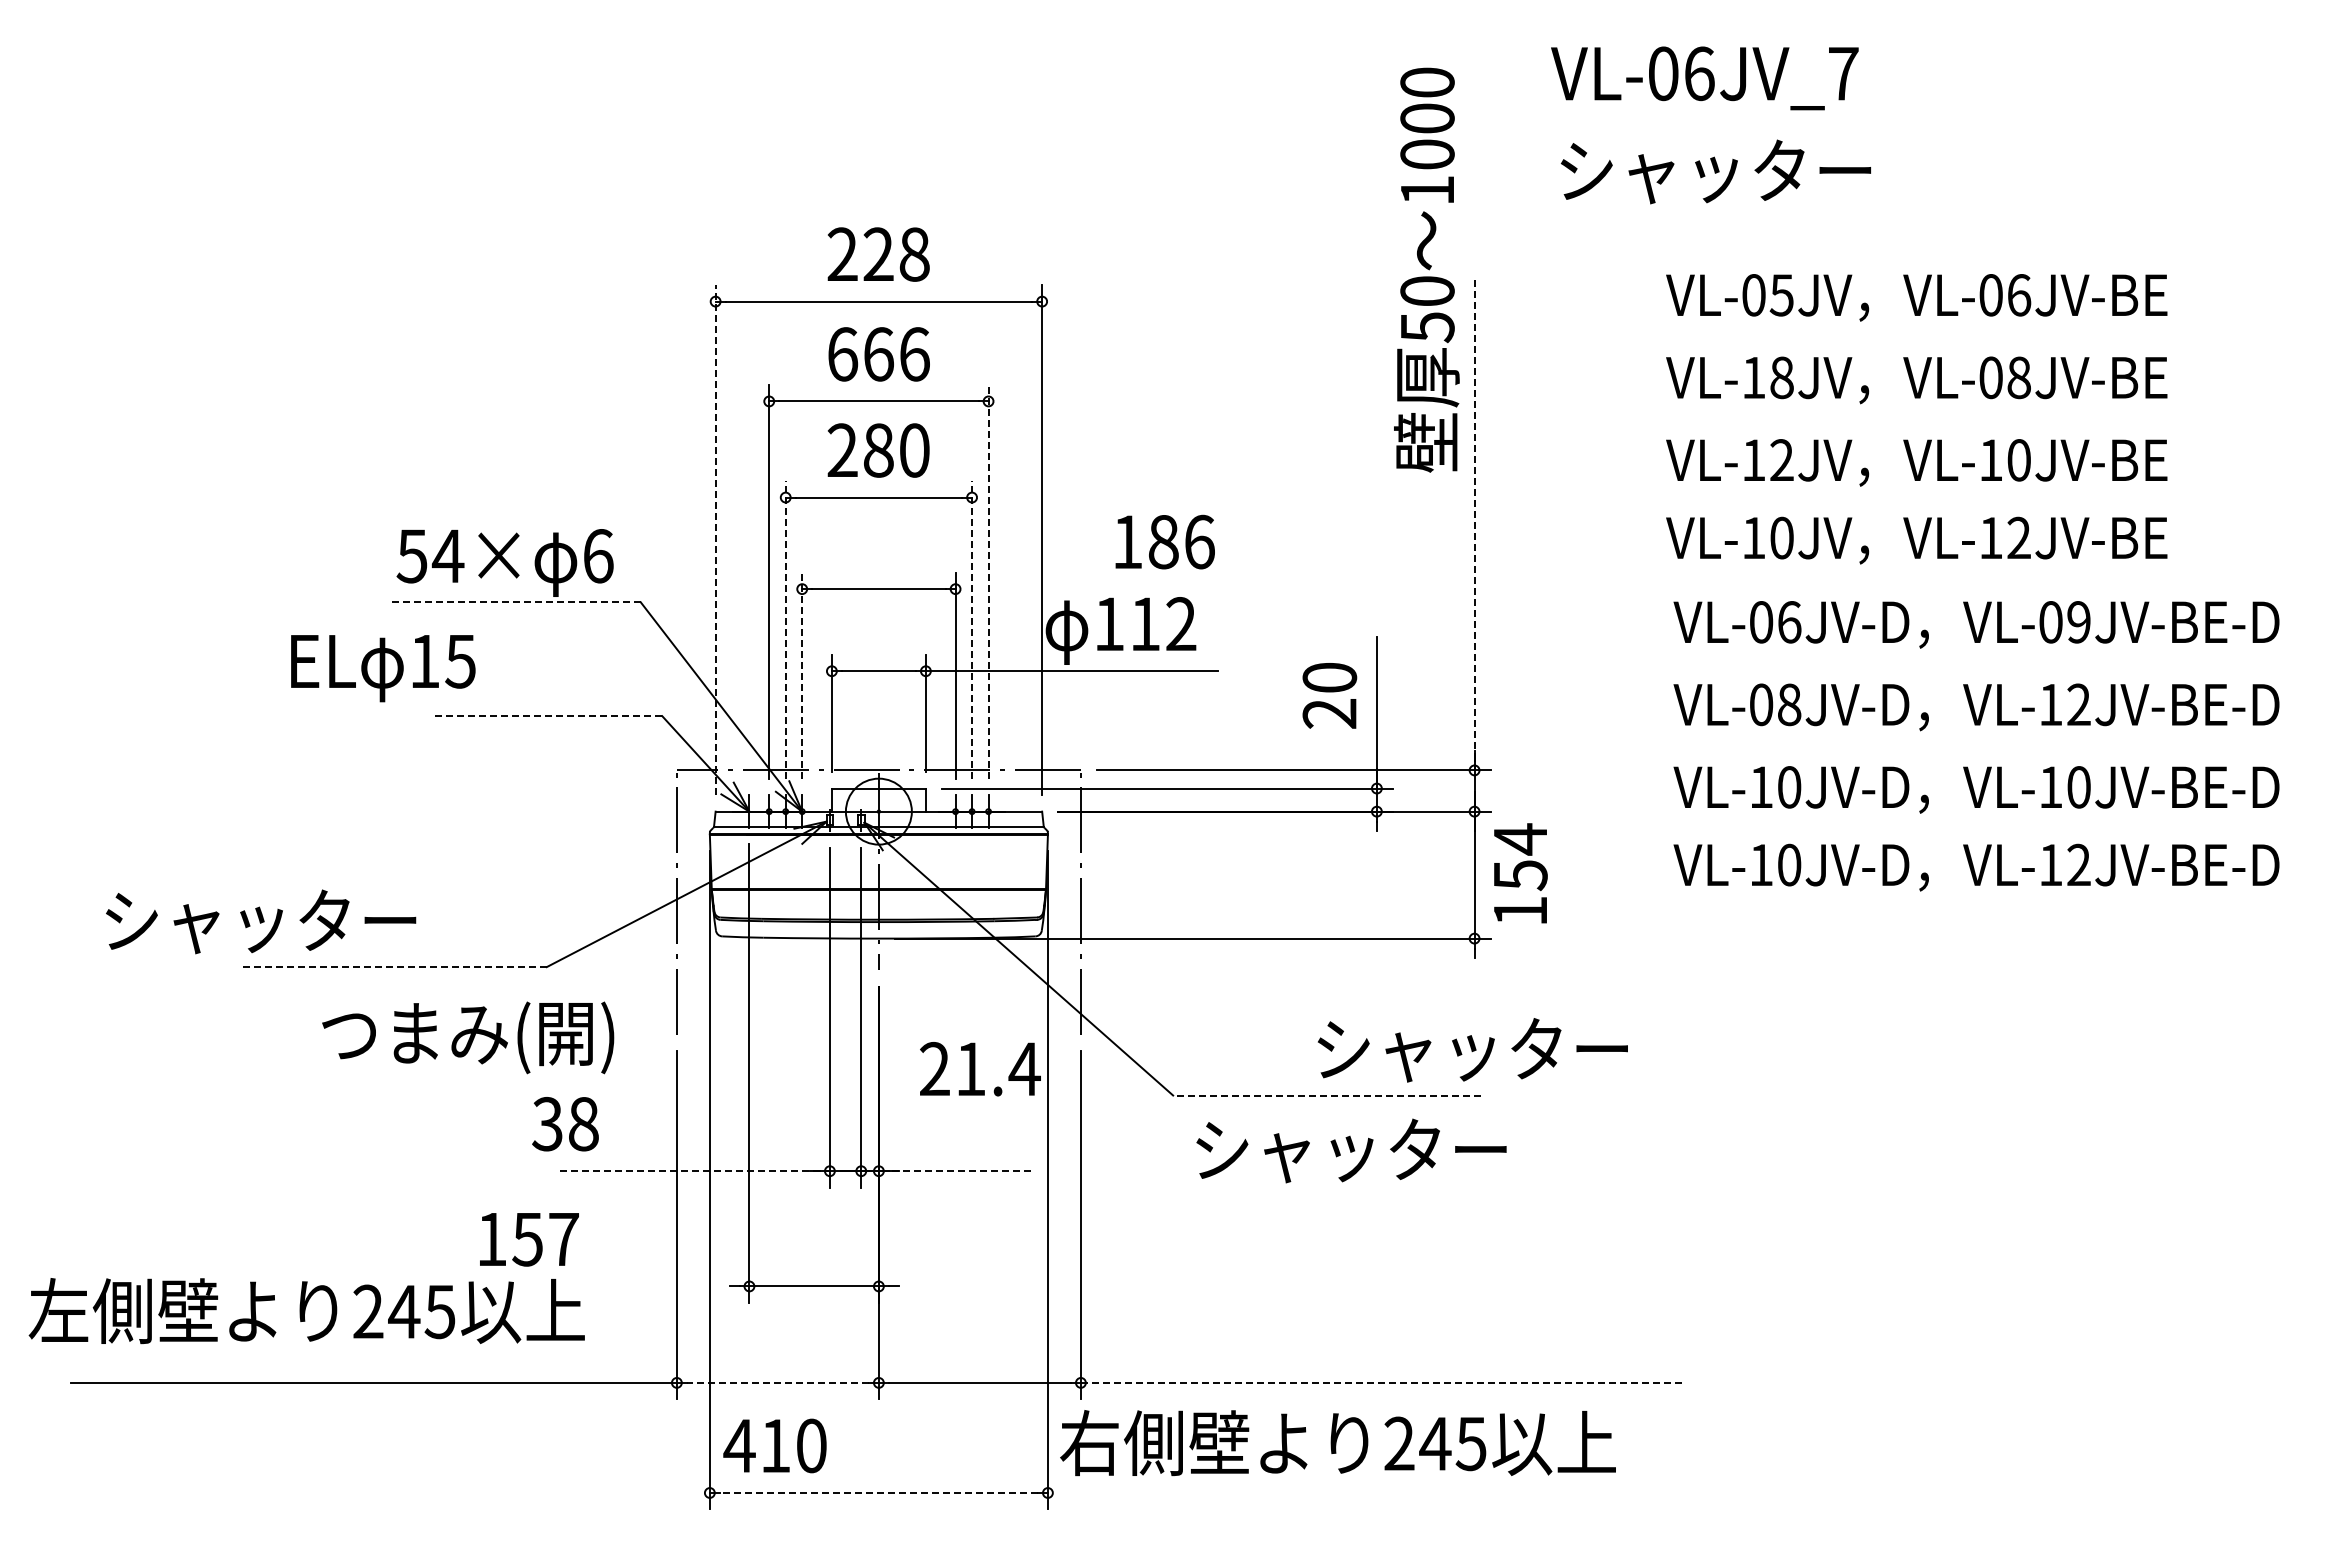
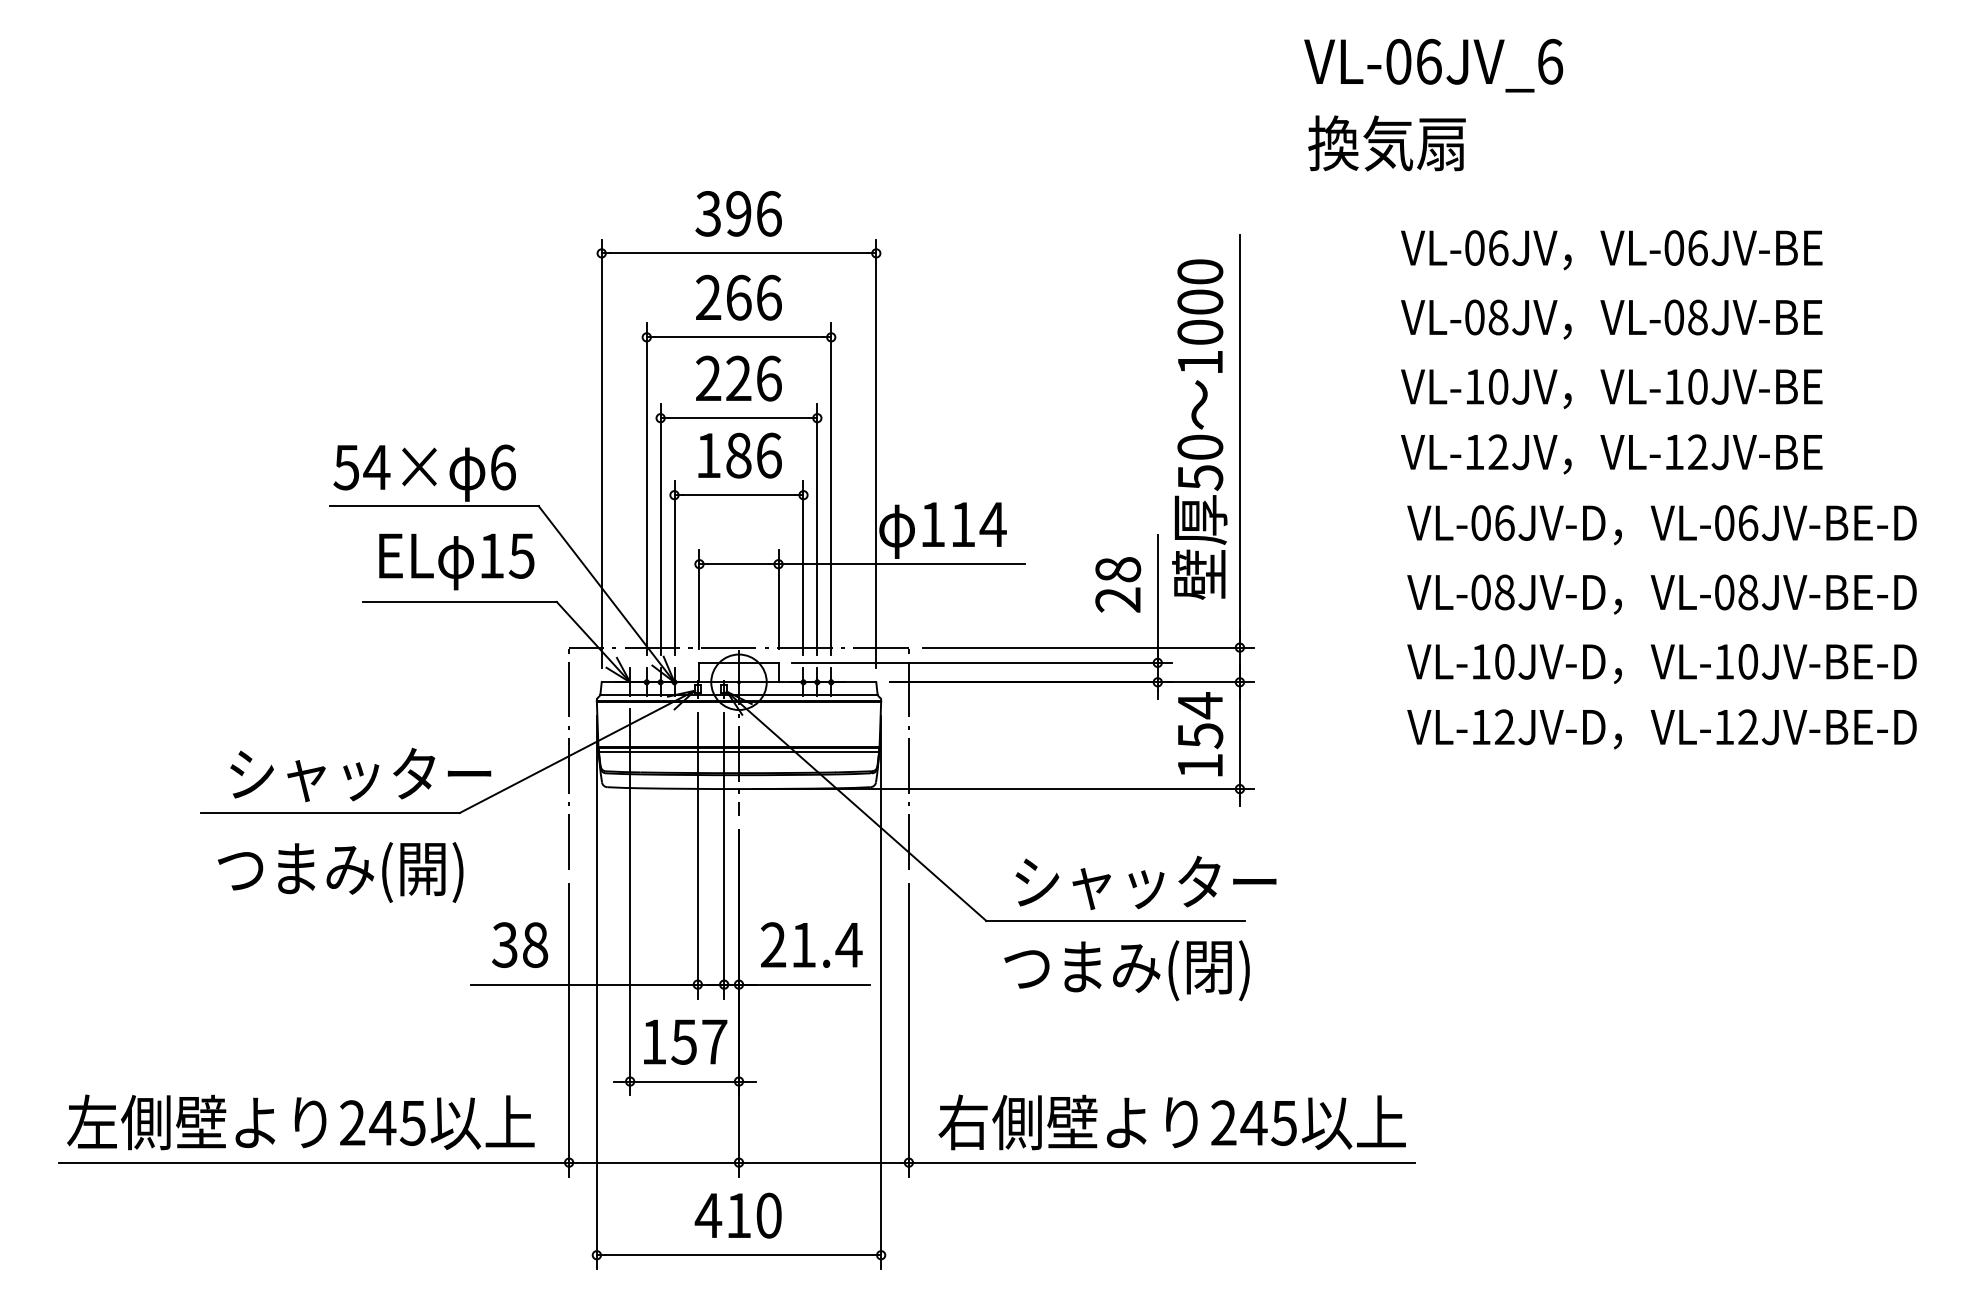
text: (1843, 73) -> (1550, 61), VL-06JV_7 -> VL-06JV_6
text: (1713, 170) -> (1440, 143), シャッター -> 換気扇
text: (878, 254) -> (738, 213), 228 -> 396
text: (1426, 269) -> (1199, 429), moved
text: (1781, 295) -> (1498, 248), VL-05JV -> VL-06JV
text: (842, 354) -> (708, 297), 666 -> 266
text: (1753, 377) -> (1474, 317), VL-18JV -> VL-08JV
text: (896, 450) -> (753, 378), 280 -> 226
text: (1781, 460) -> (1498, 387), VL-12JV -> VL-10JV
line: (1474, 525) -> (1239, 441), dashed -> solid
text: (1781, 537) -> (1498, 451), VL-10JV -> VL-12JV
line: (715, 539) -> (601, 453), dashed -> solid
text: (1164, 541) -> (739, 455), moved
line: (988, 581) -> (831, 488), dashed -> solid
line: (517, 602) -> (435, 506), dashed -> solid
text: (2078, 622) -> (1747, 523), VL-09JV-BE-D -> VL-06JV-BE-D
text: (1180, 623) -> (992, 524), 112 -> 114
line: (785, 629) -> (660, 529), dashed -> solid
line: (972, 629) -> (817, 529), dashed -> solid
text: (383, 668) -> (456, 561), moved
line: (802, 675) -> (674, 567), dashed -> solid
text: (1329, 677) -> (1117, 569), 20 -> 28
text: (2064, 704) -> (1735, 592), VL-12JV-BE-D -> VL-08JV-BE-D
line: (547, 716) -> (460, 602), dashed -> solid
text: (1789, 864) -> (1504, 726), VL-10JV-D -> VL-12JV-D
text: (1520, 873) -> (1200, 734), moved
line: (878, 894) -> (738, 751), added
text: (261, 921) -> (361, 774), moved
line: (393, 967) -> (330, 813), dashed -> solid
text: (468, 1037) -> (340, 872), moved
text: (1472, 1050) -> (1145, 883), moved
text: (980, 1069) -> (811, 945), moved
line: (1326, 1095) -> (1115, 920), dashed -> solid
text: (565, 1124) -> (520, 945), moved
text: (1350, 1154) -> (1135, 970), シャッター -> つまみ(閉)
line: (695, 1171) -> (584, 984), dashed -> solid
line: (957, 1171) -> (805, 984), dashed -> solid
text: (529, 1239) -> (685, 1042), moved
text: (306, 1311) -> (300, 1122), moved
line: (777, 1382) -> (653, 1162), dashed -> solid
line: (1381, 1382) -> (1161, 1162), dashed -> solid
text: (1337, 1443) -> (1171, 1122), moved
text: (774, 1445) -> (737, 1215), moved
line: (878, 1492) -> (738, 1254), dashed -> solid

